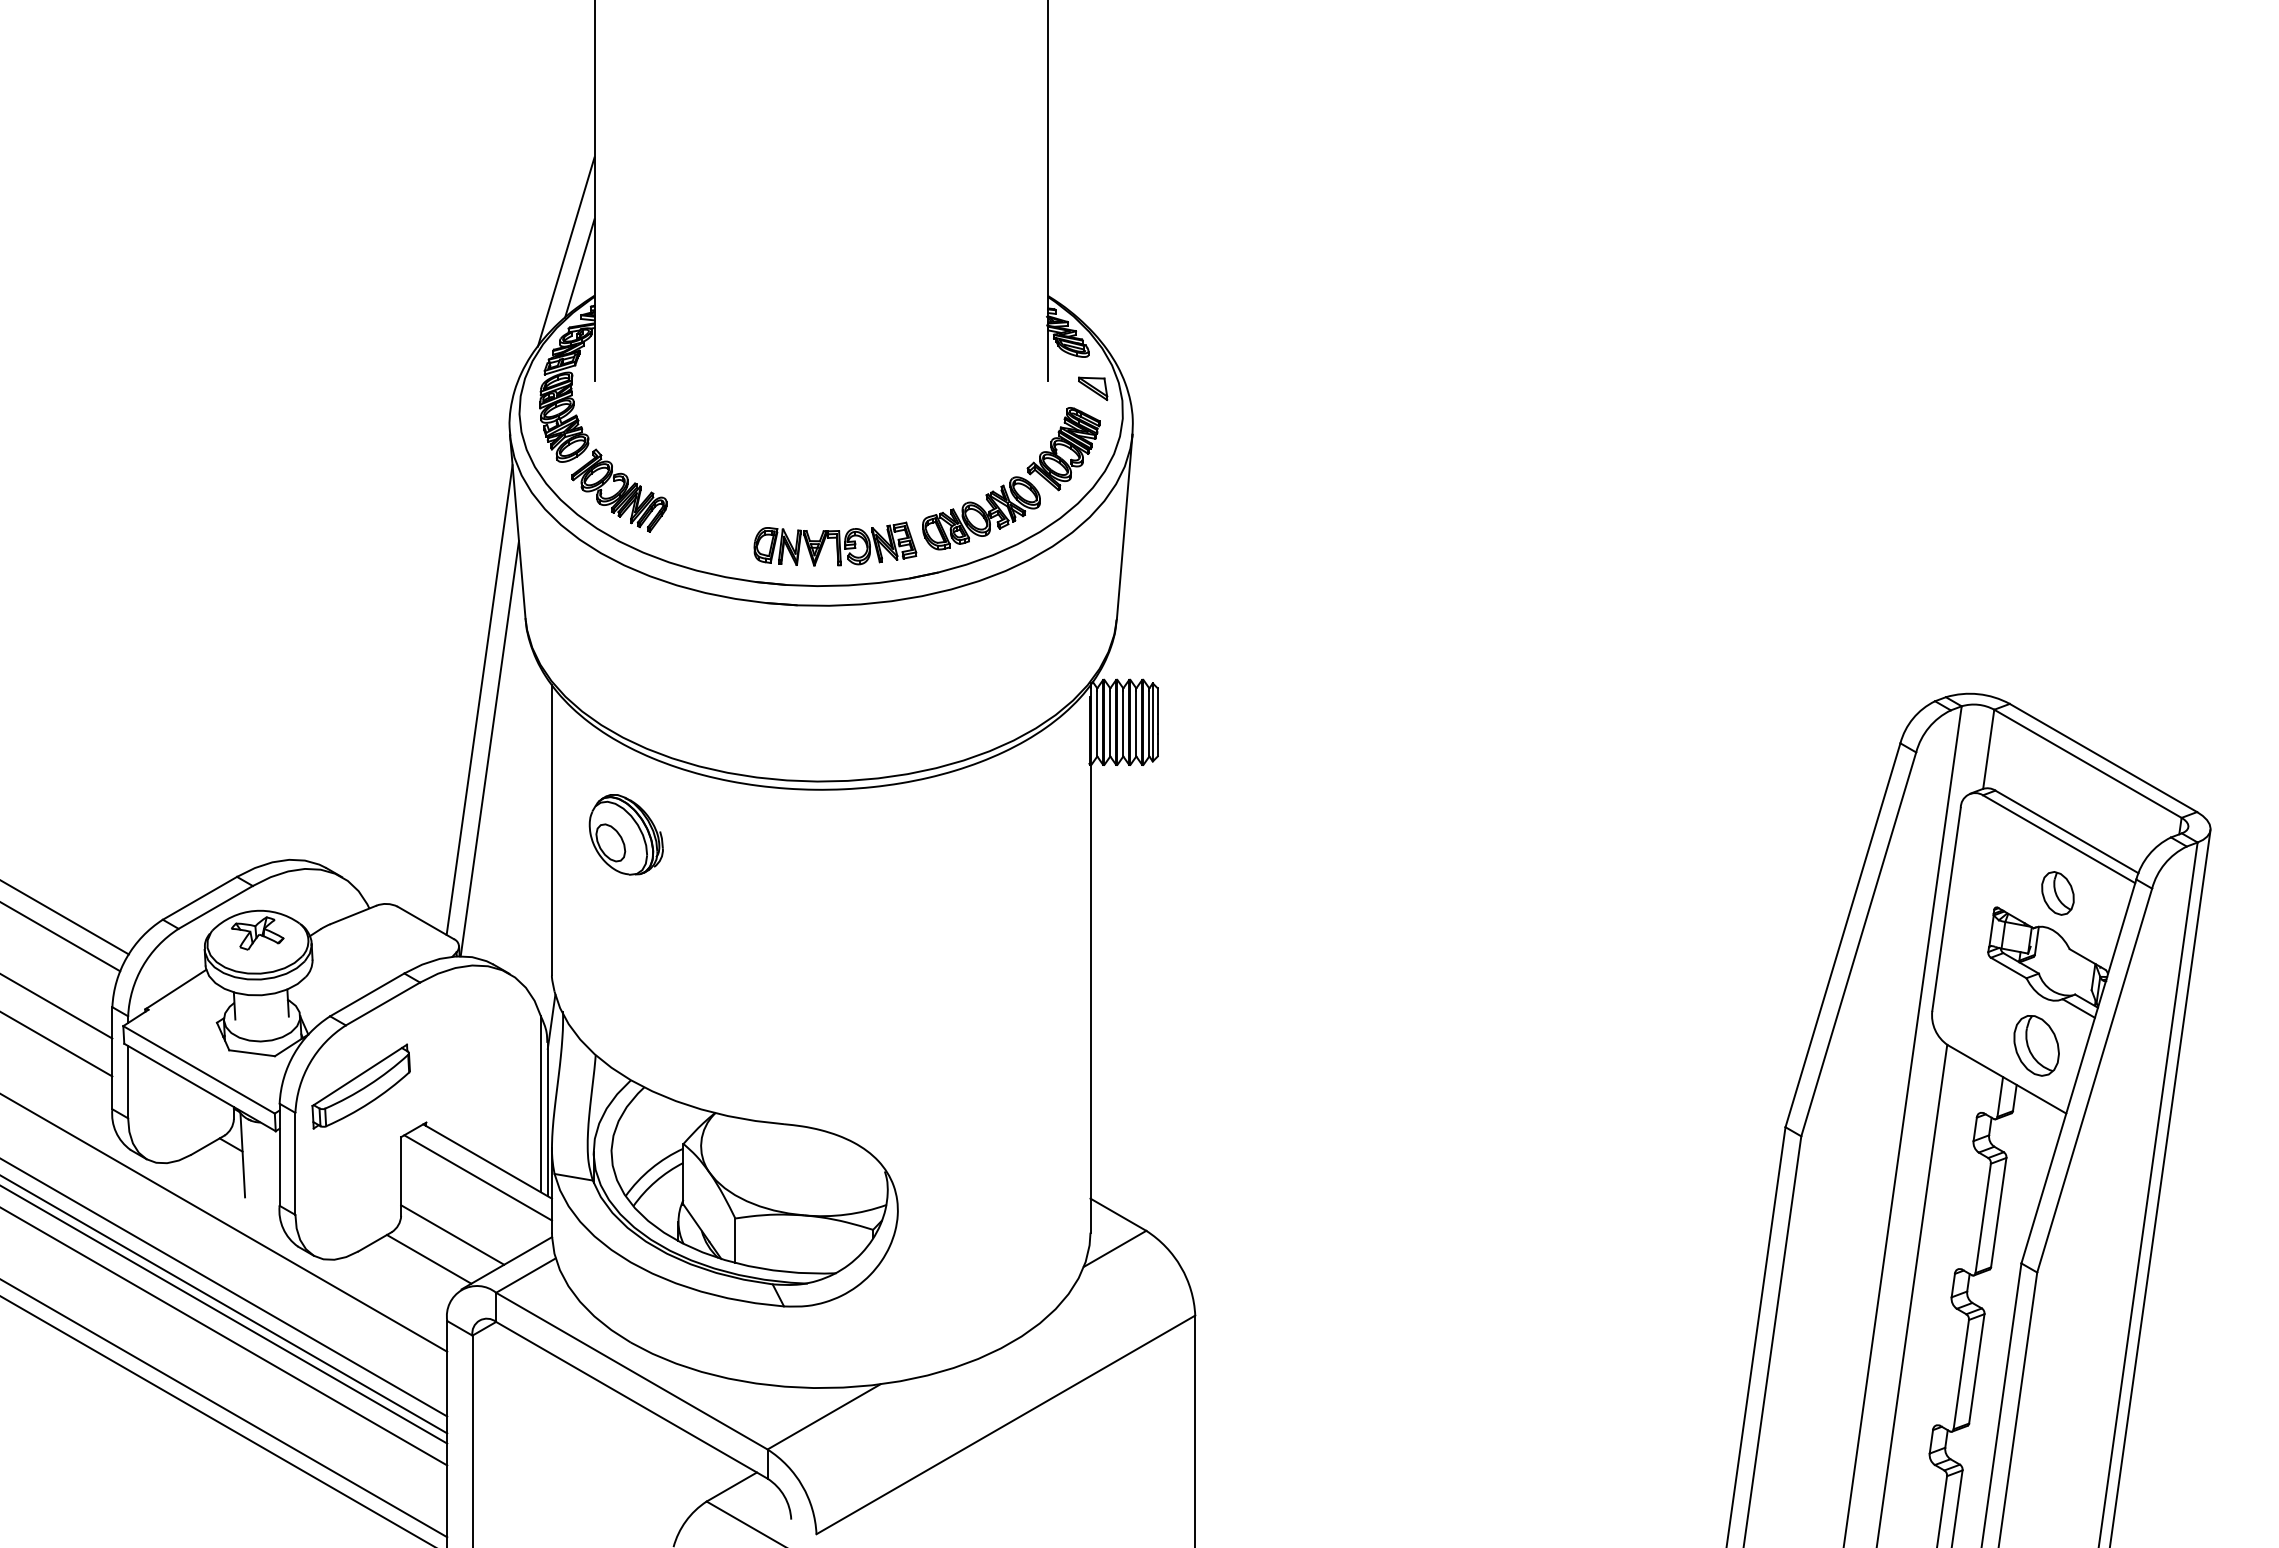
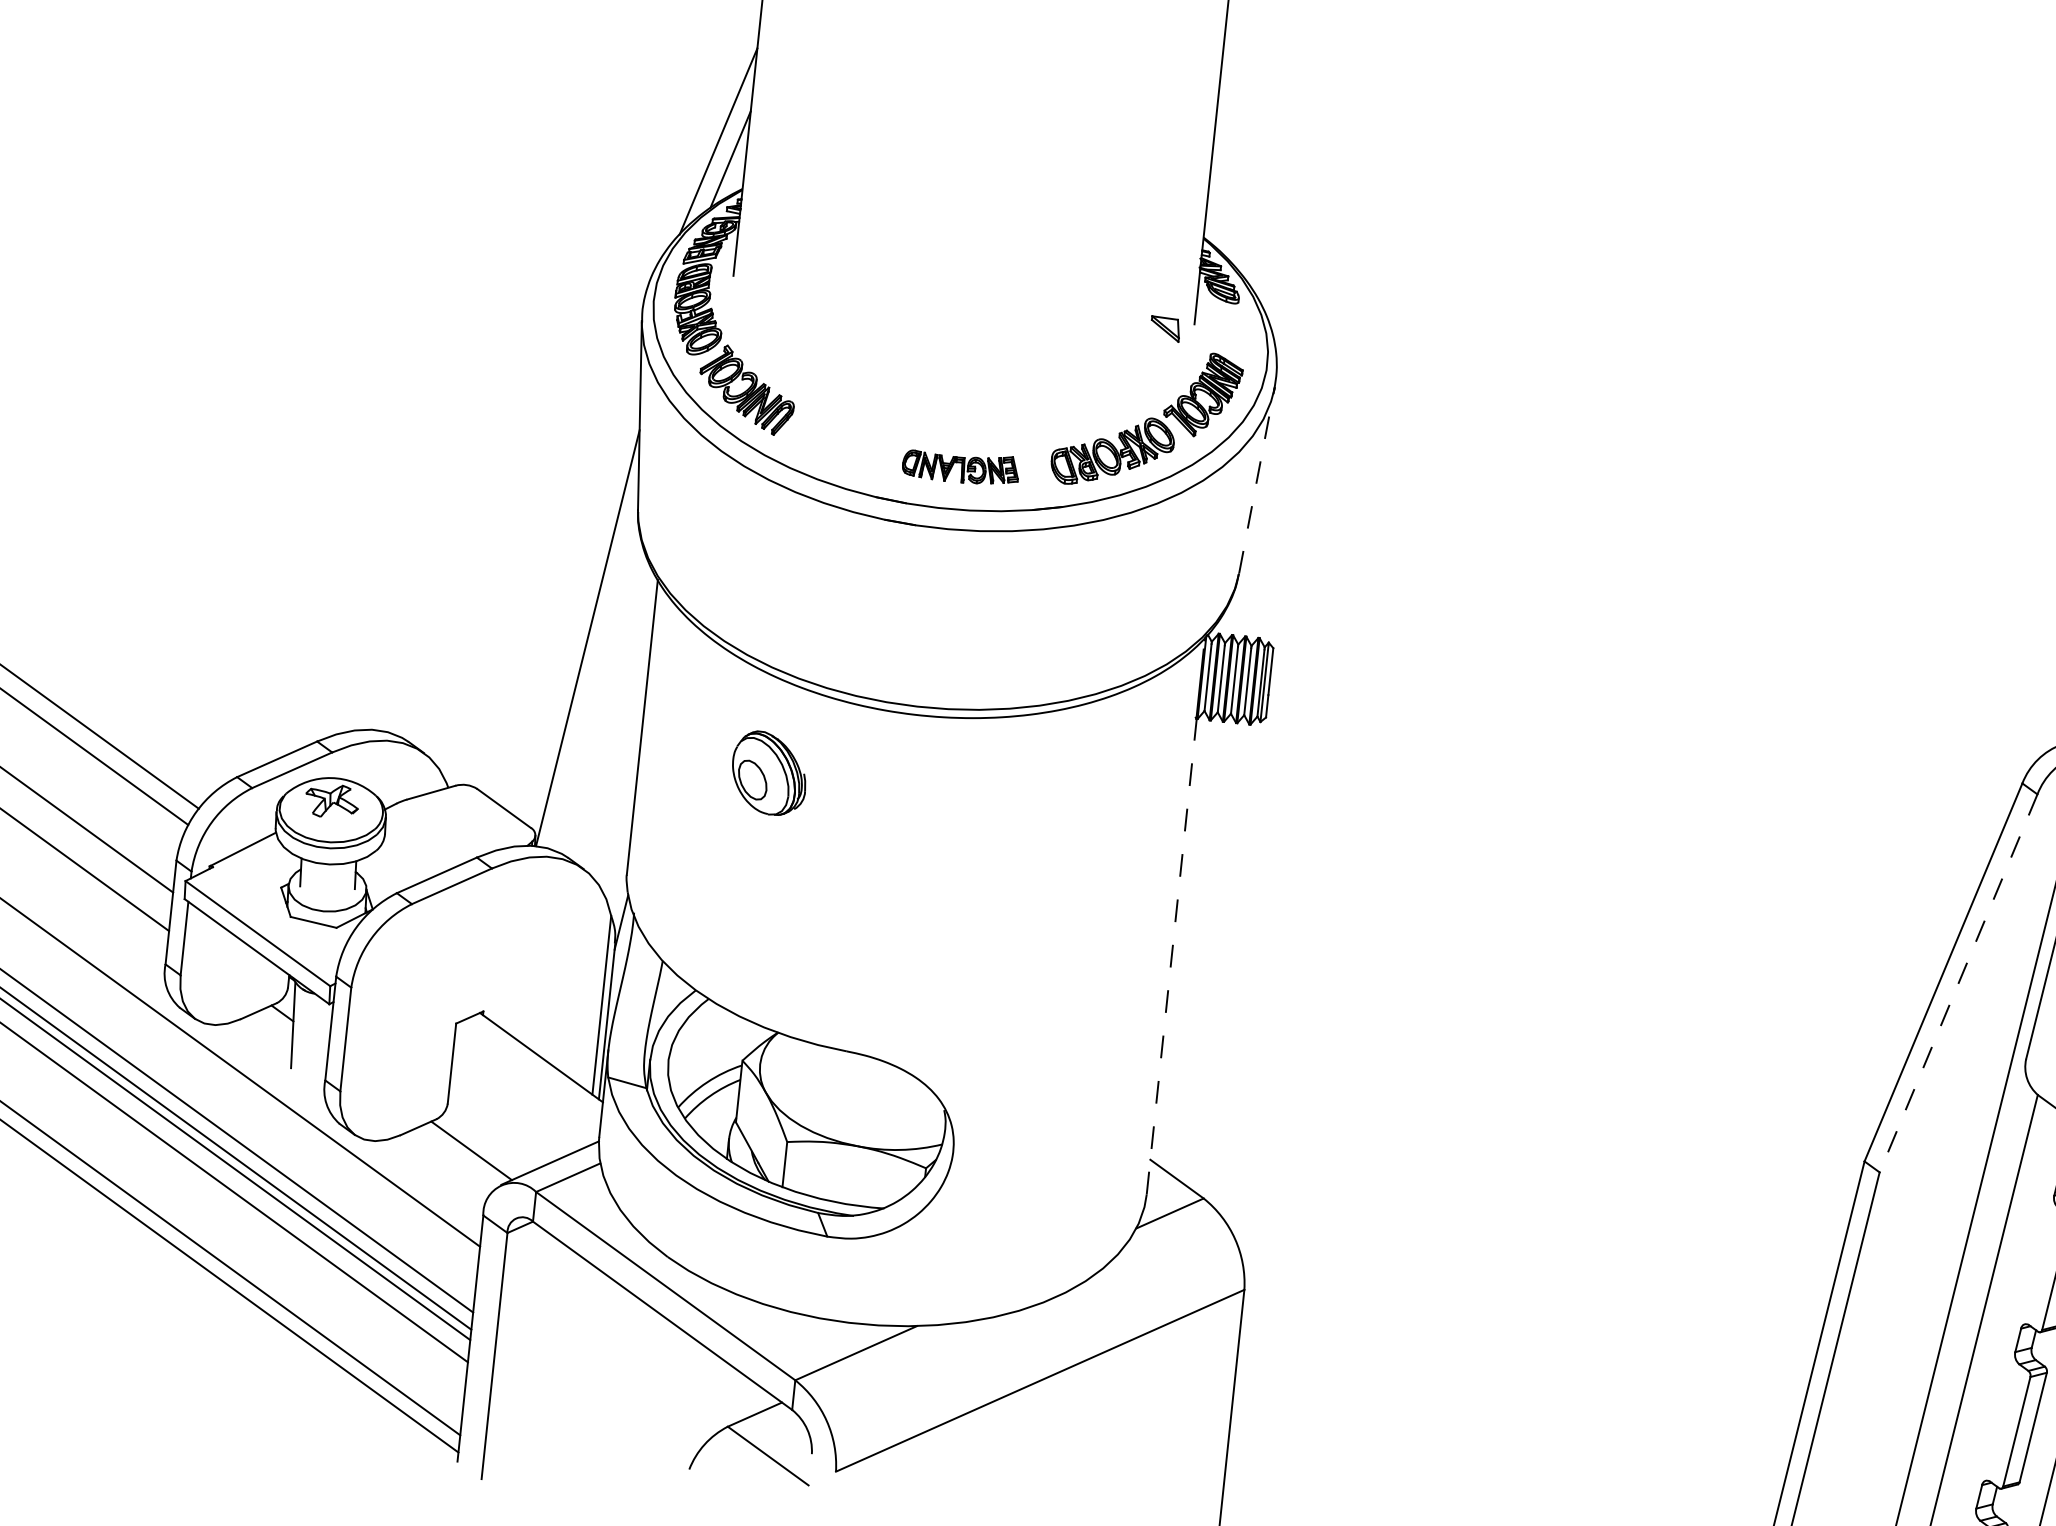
part: (1093, 388) -> (1165, 328), moved
line: (1124, 526) -> (1256, 480), solid -> dashed
part: (835, 543) -> (961, 466), size x0.7
line: (479, 699) -> (582, 587), removed
part: (625, 834) -> (768, 773), moved
line: (1858, 944) -> (1958, 983), solid -> dashed
line: (1090, 998) -> (1171, 956), solid -> dashed
part: (360, 1086) -> (420, 967), removed
line: (477, 1177) -> (529, 1072), removed
line: (452, 1234) -> (497, 1128), removed

